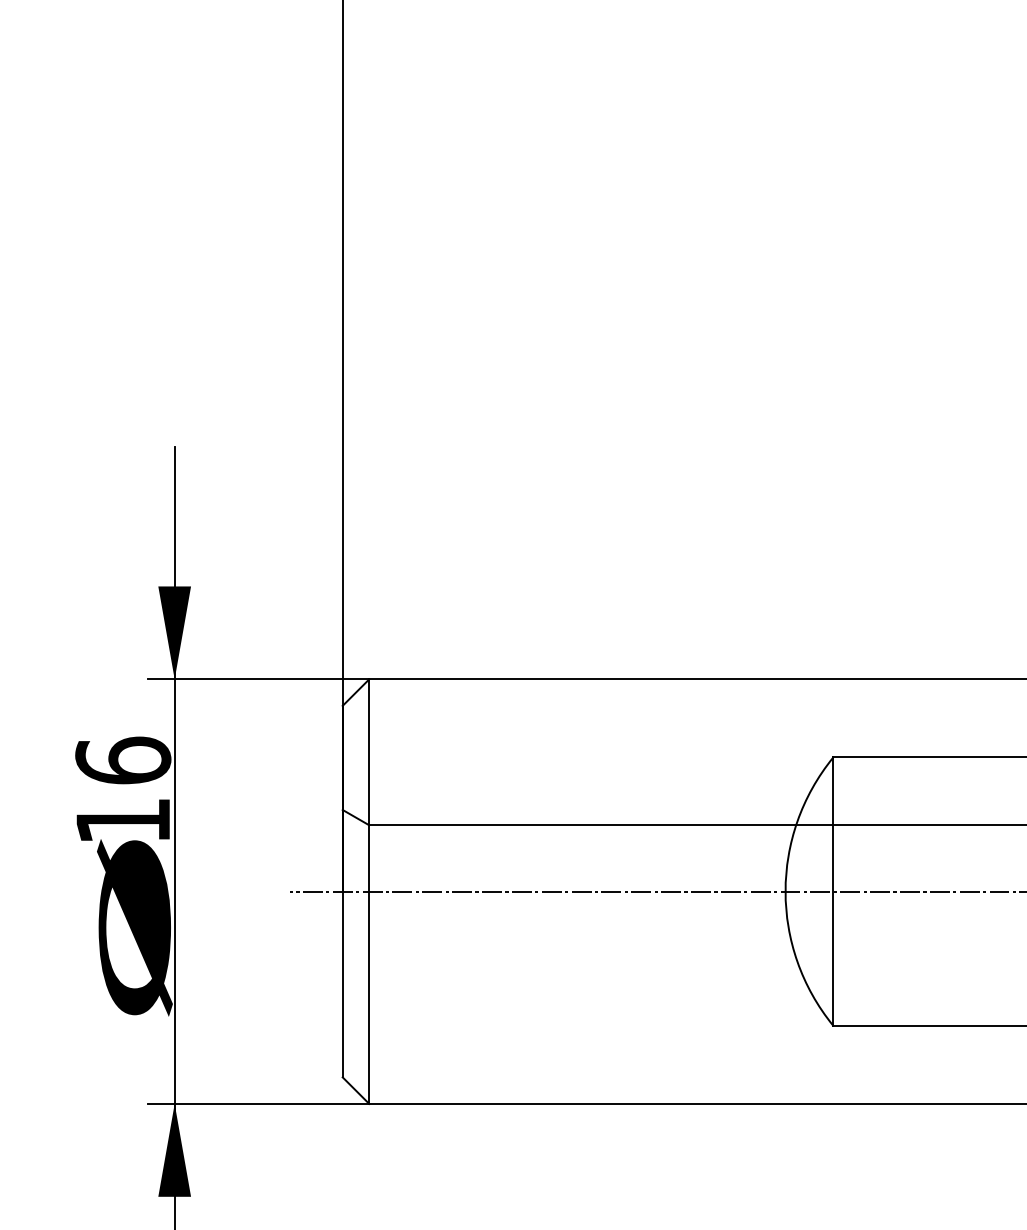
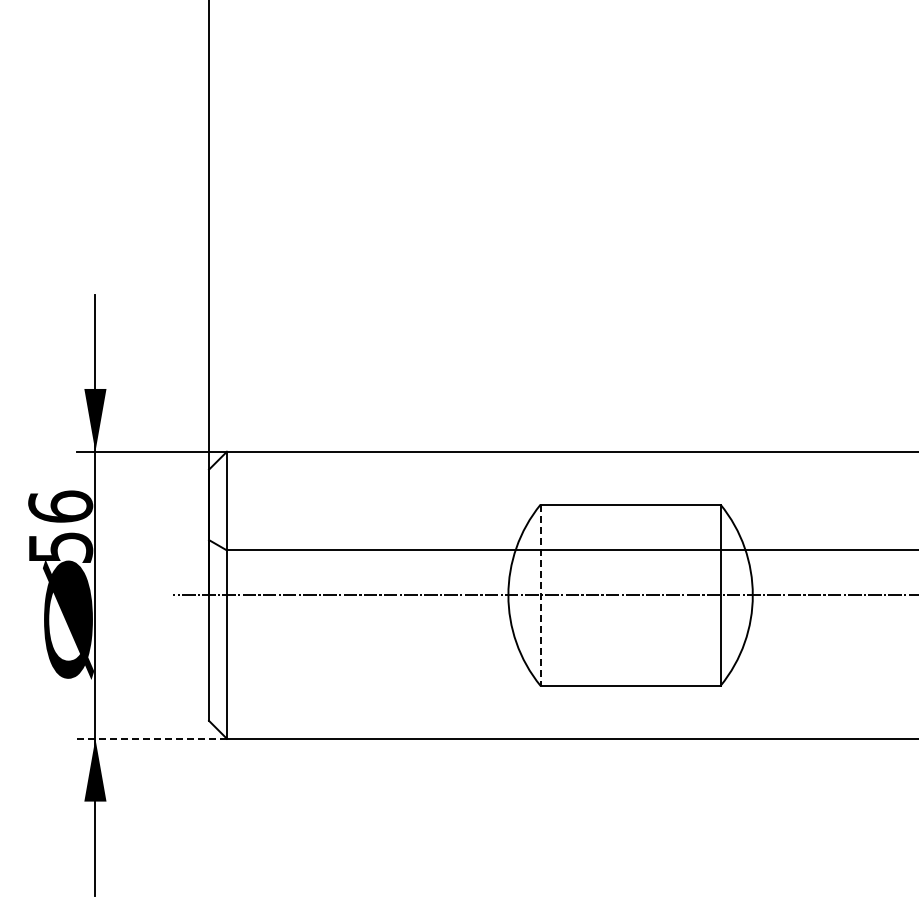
text: (124, 820) -> (61, 547), 16 -> 56
line: (833, 891) -> (540, 595), solid -> dashed
line: (259, 1103) -> (152, 738), solid -> dashed

